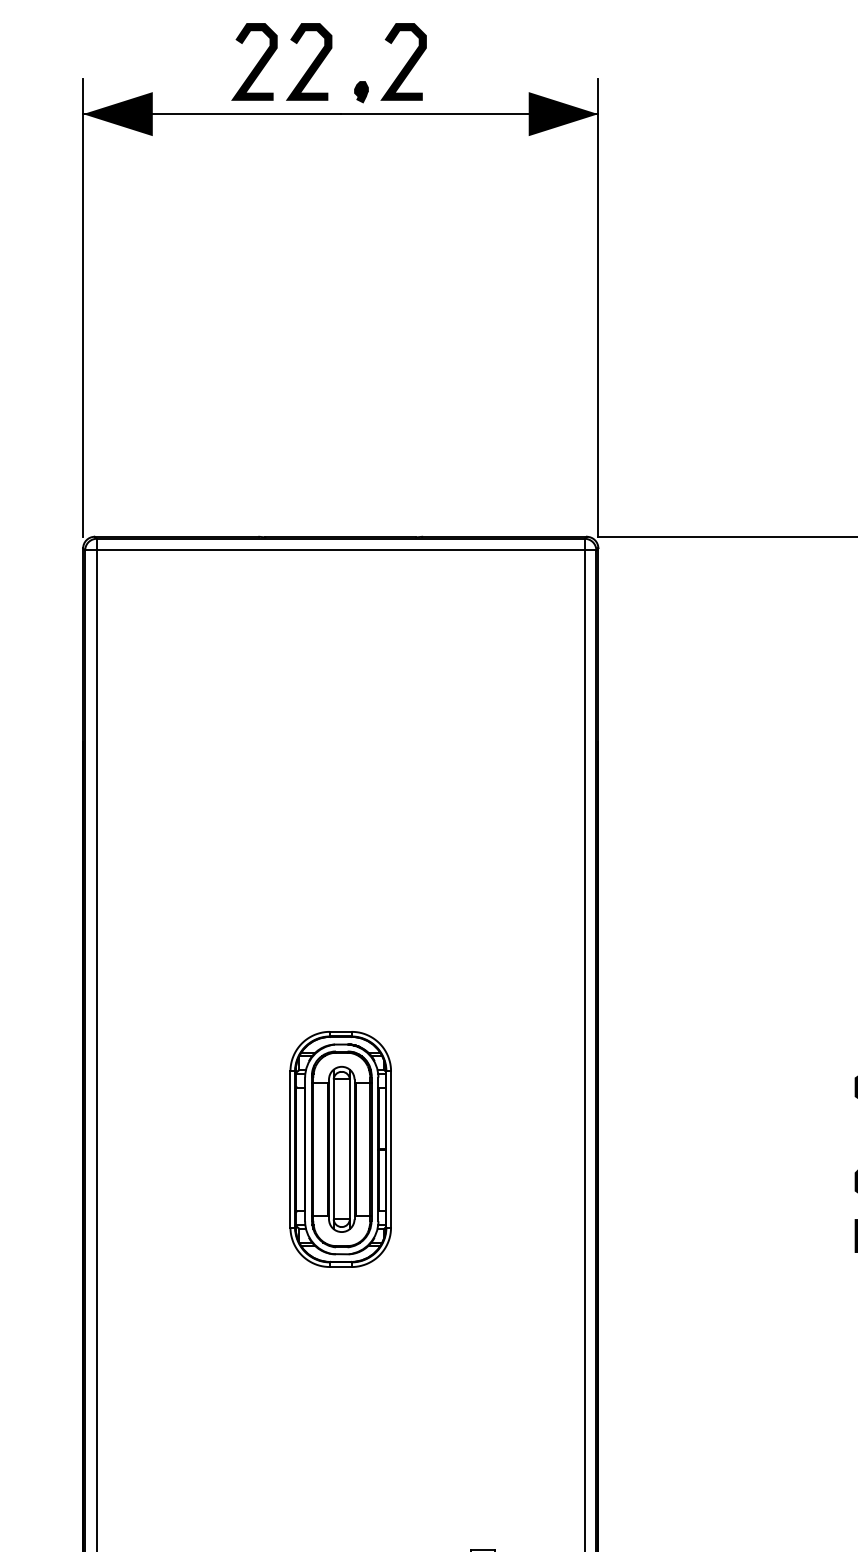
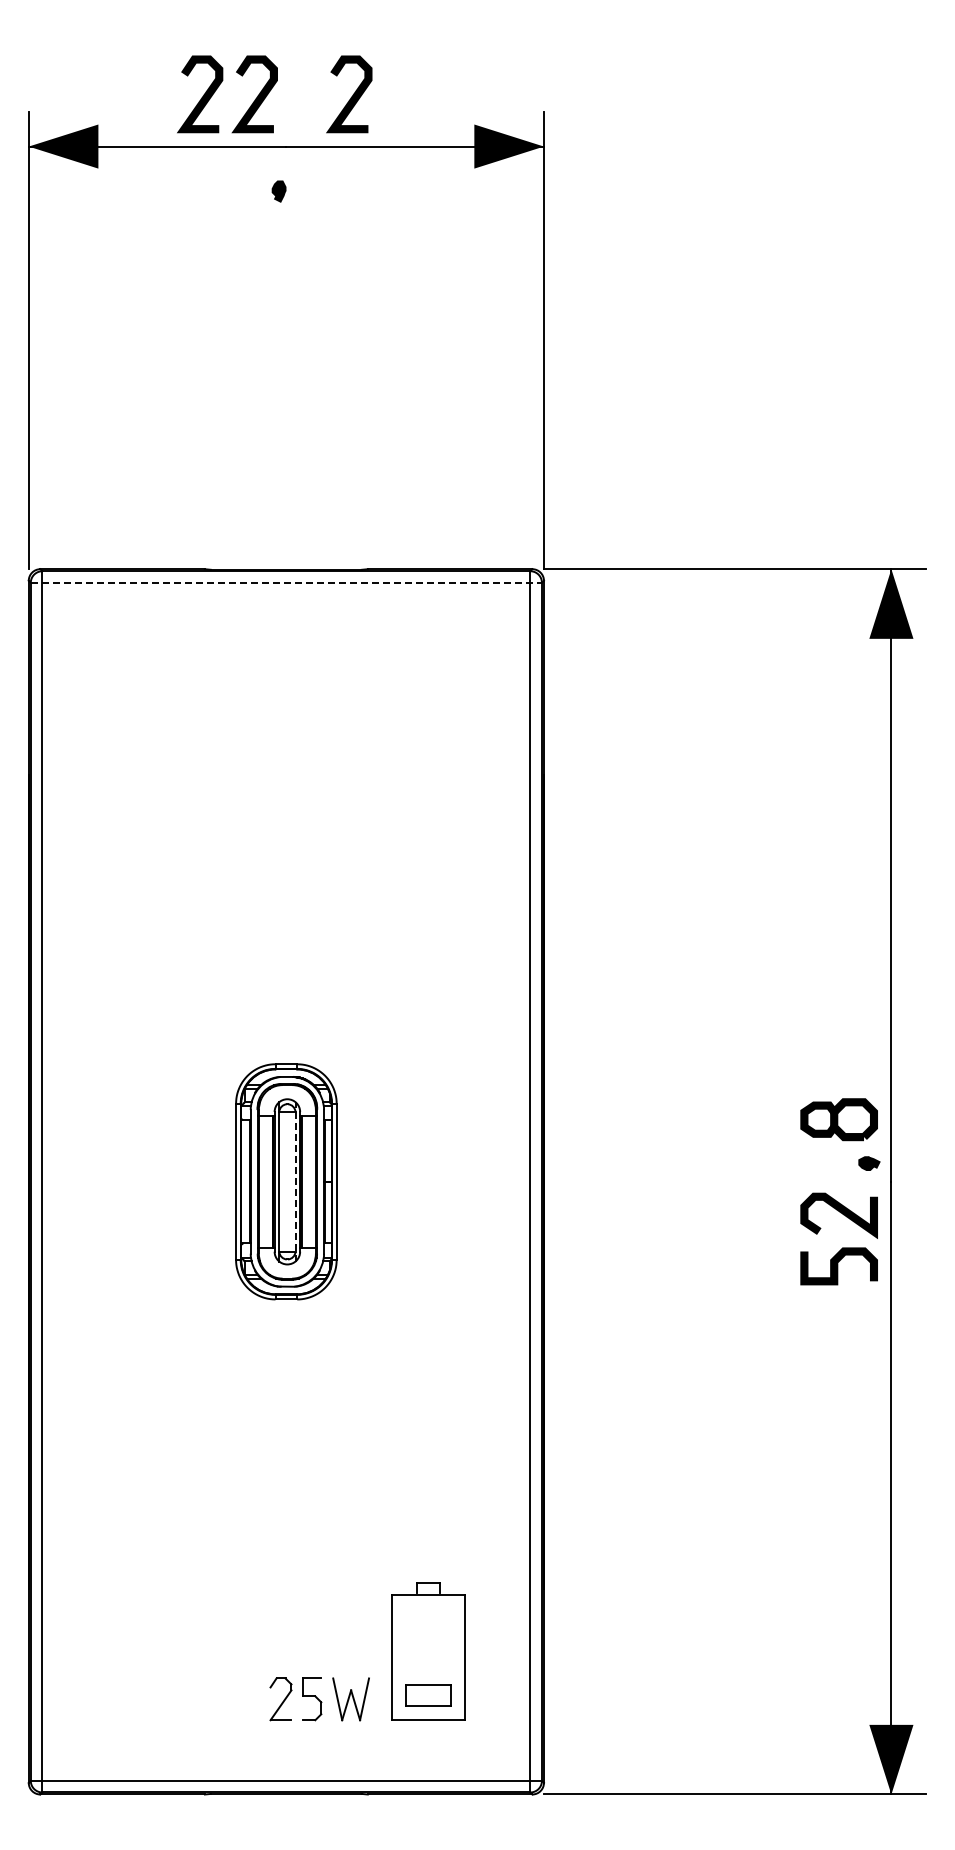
part: (360, 92) -> (278, 191), moved
line: (340, 550) -> (286, 582), solid -> dashed
line: (349, 1149) -> (295, 1181), solid -> dashed

